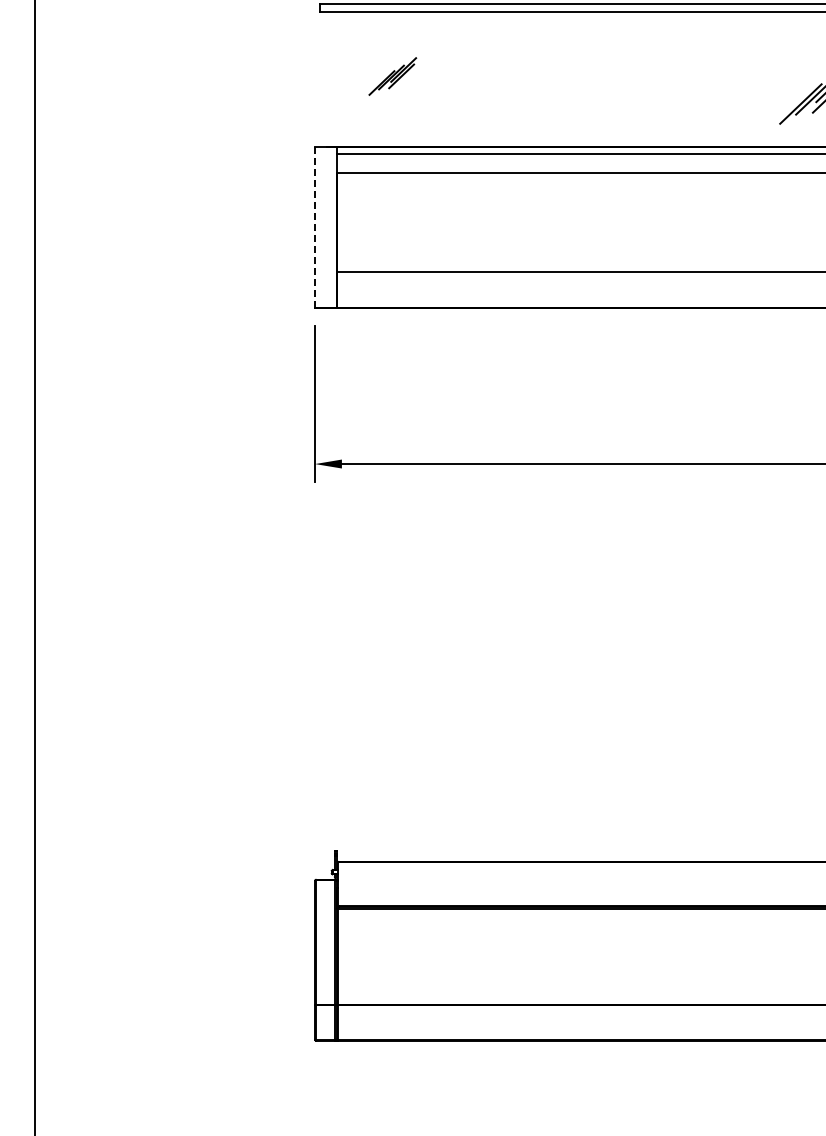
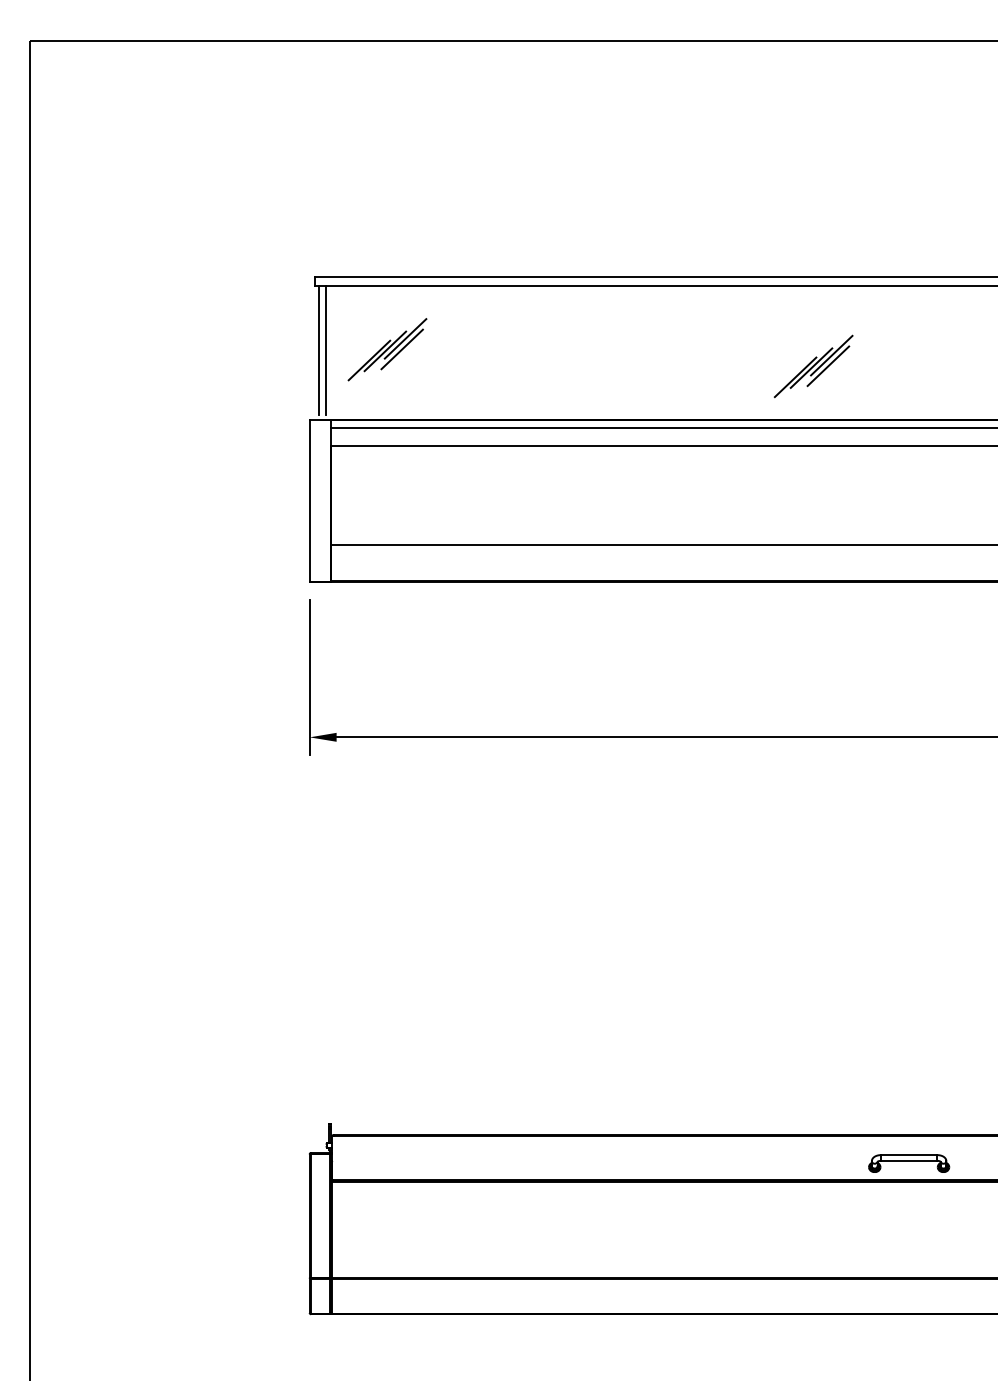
line: (323, 76) -> (318, 349), added
line: (330, 76) -> (325, 349), added
part: (392, 76) -> (387, 349), size x1.67
line: (314, 228) -> (309, 501), dashed -> solid

